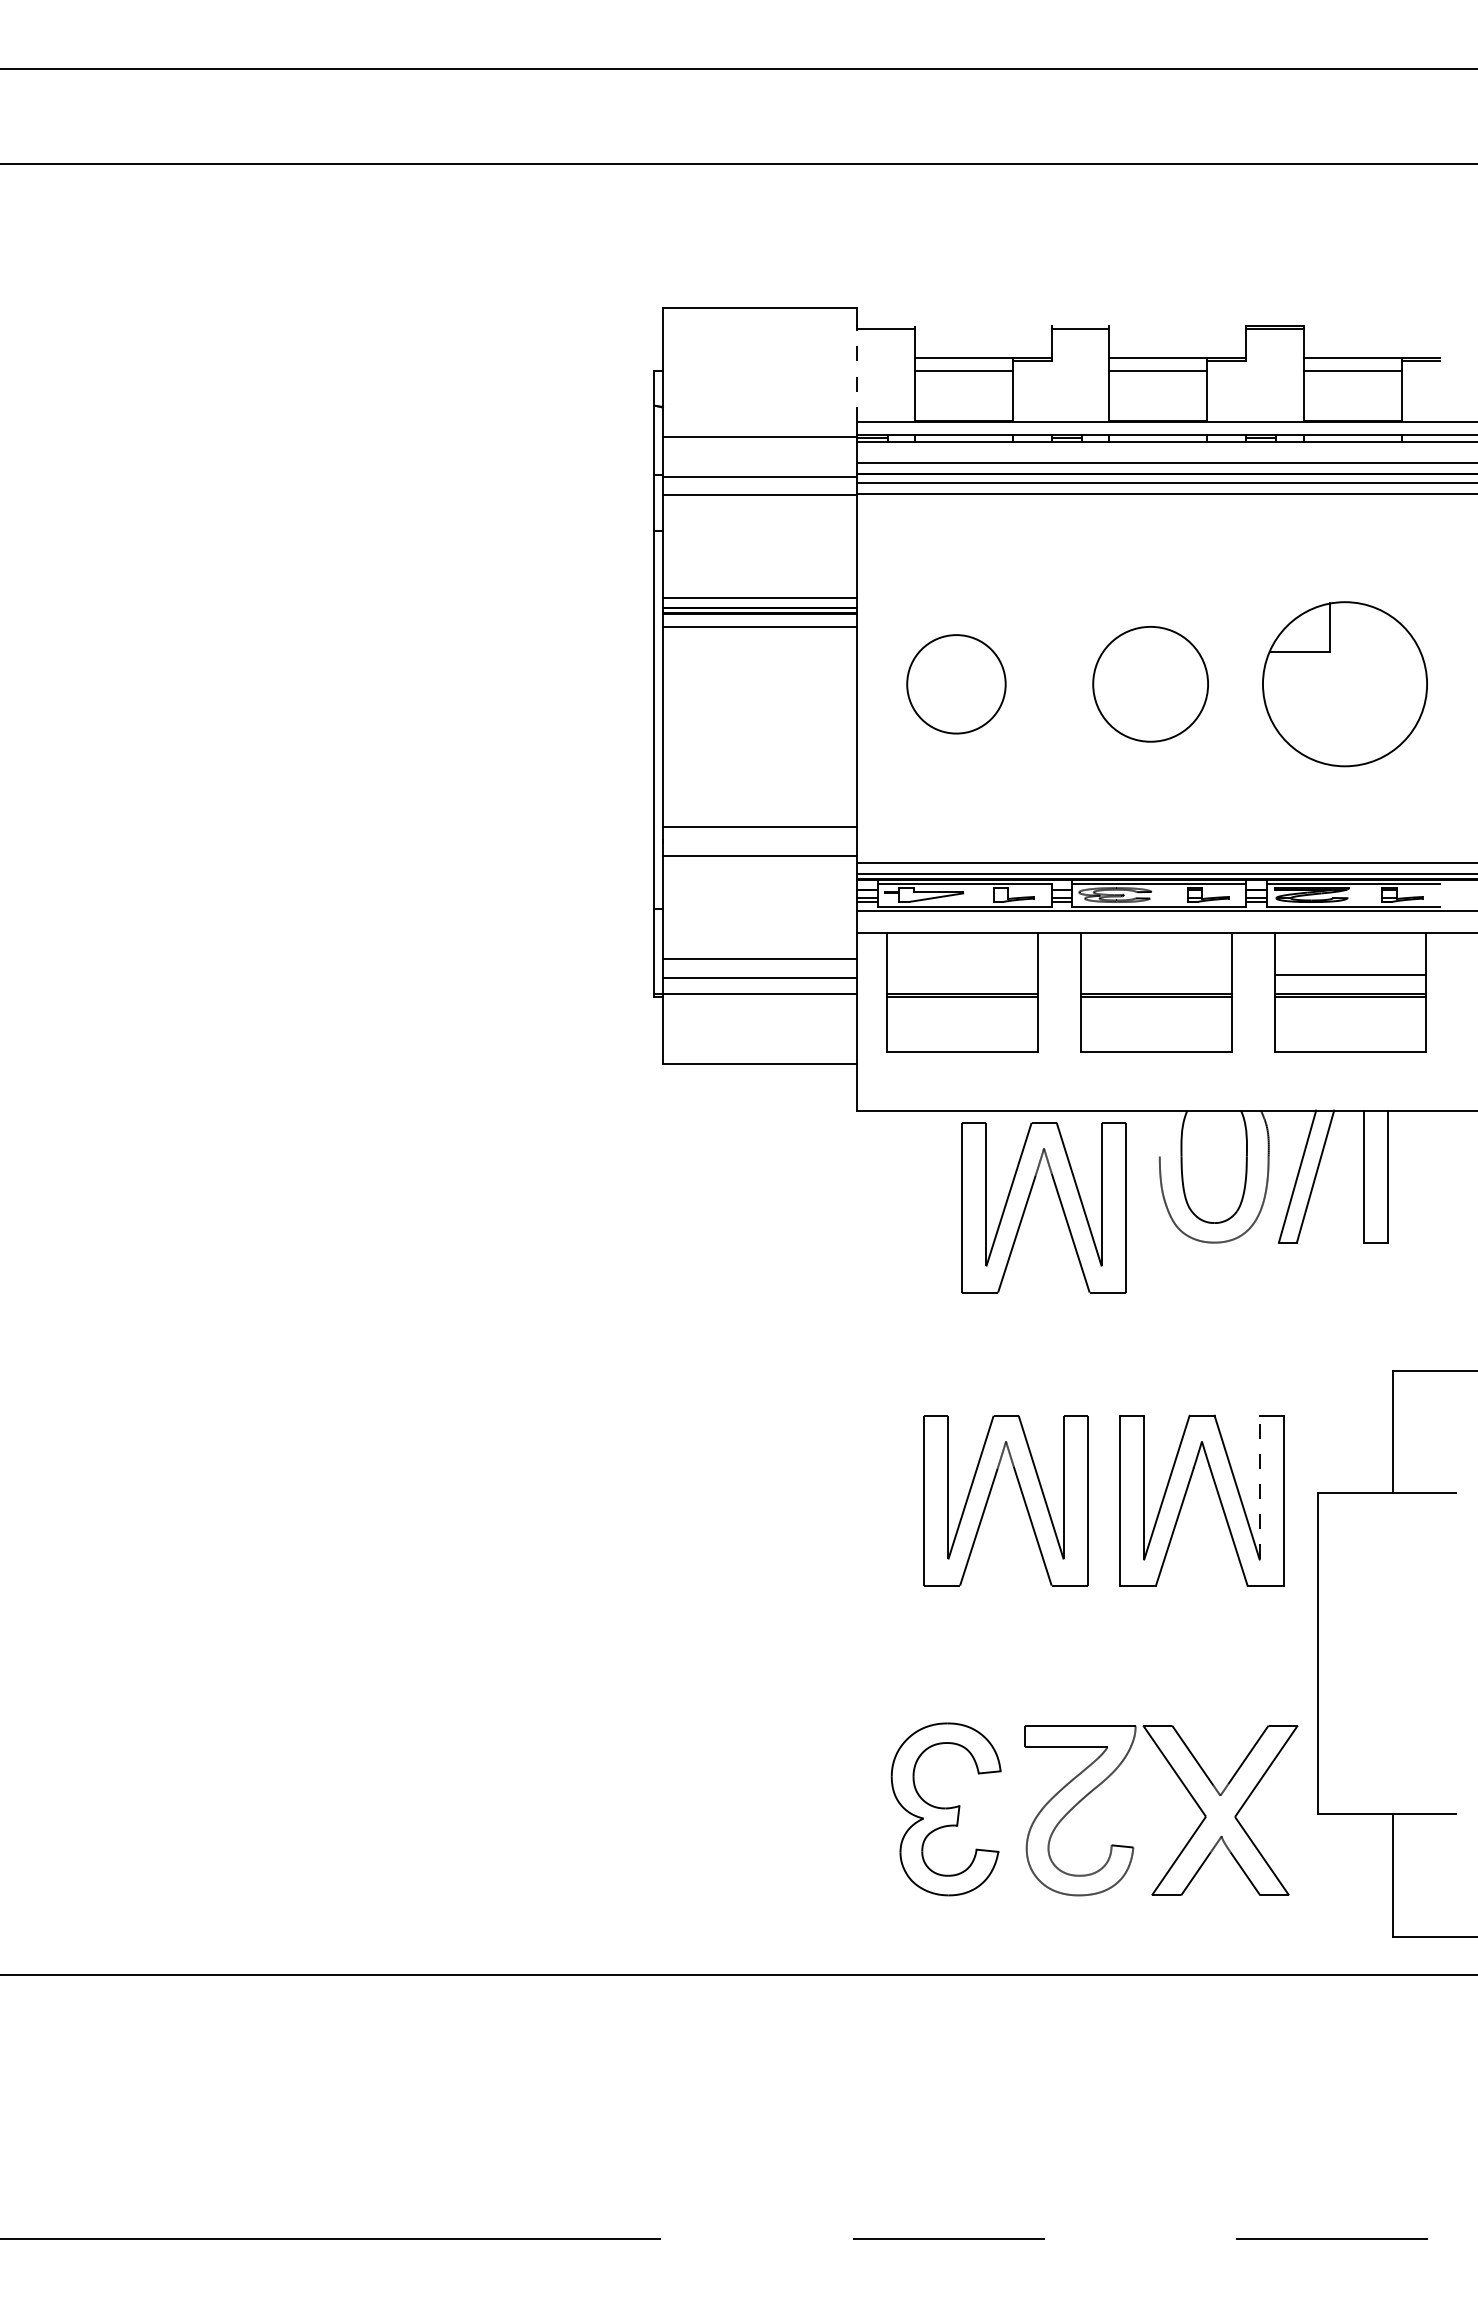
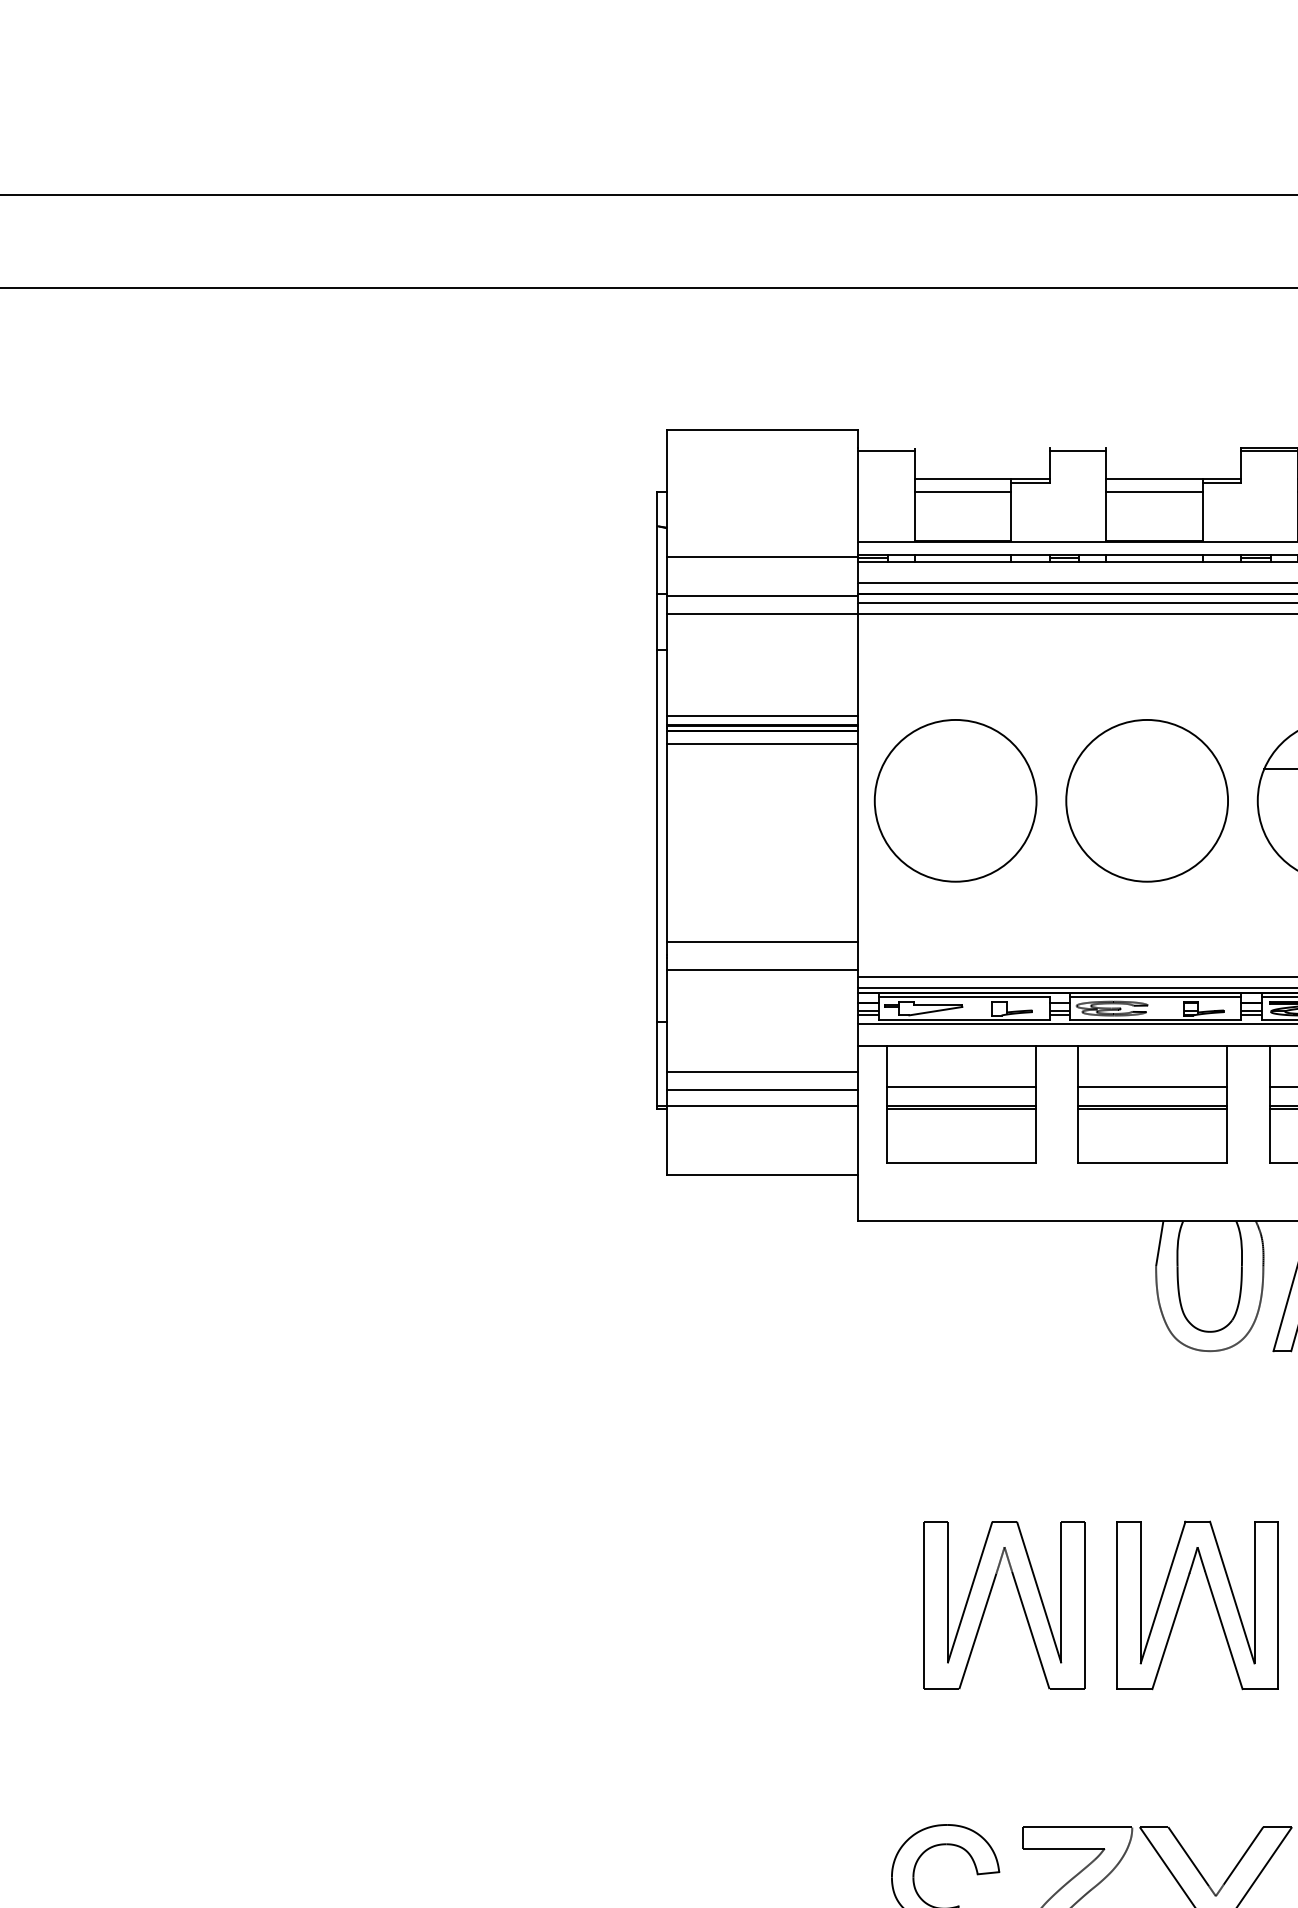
line: (857, 375) -> (858, 496), dashed -> solid
circle: (956, 684) -> (955, 801), size x1.67
circle: (1150, 684) -> (1146, 801), size x1.43
line: (961, 974) -> (960, 1086), added
line: (1155, 974) -> (1151, 1086), added
line: (1163, 1133) -> (1159, 1243), added
part: (1028, 1201) -> (1026, 1310), removed
line: (1259, 1487) -> (1254, 1592), dashed -> solid

